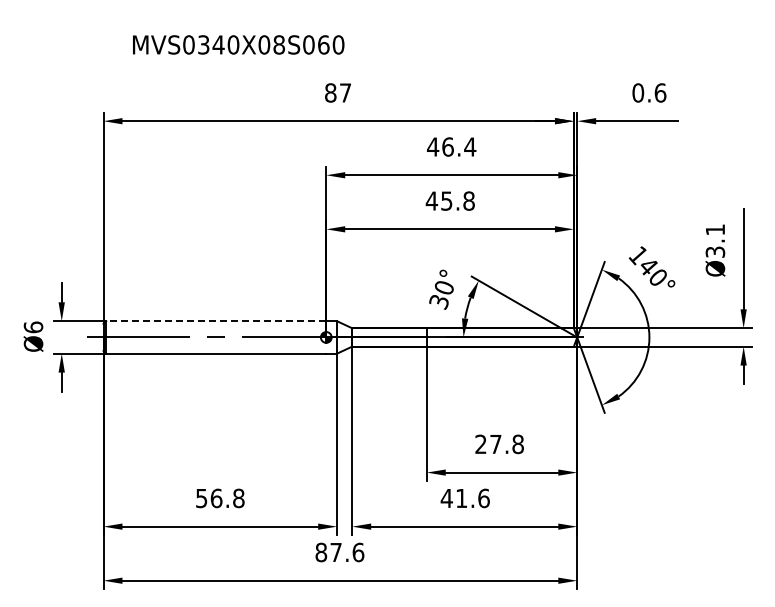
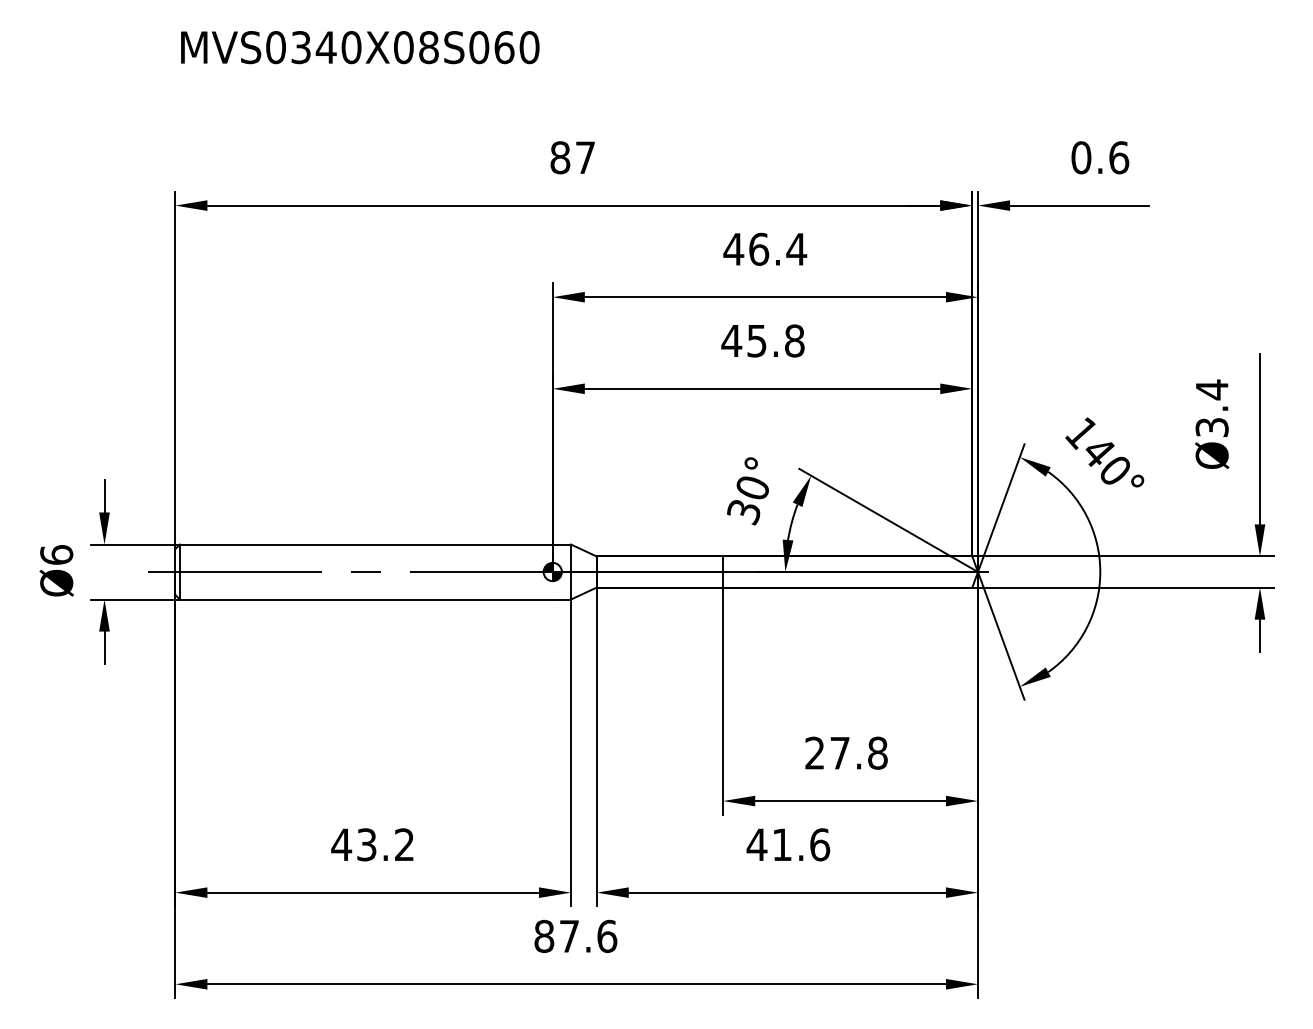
text: (238, 44) -> (359, 46), moved
text: (715, 229) -> (1212, 389), Ø3.1 -> Ø3.4
line: (215, 321) -> (365, 545), dashed -> solid
text: (219, 498) -> (371, 844), 56.8 -> 43.2

